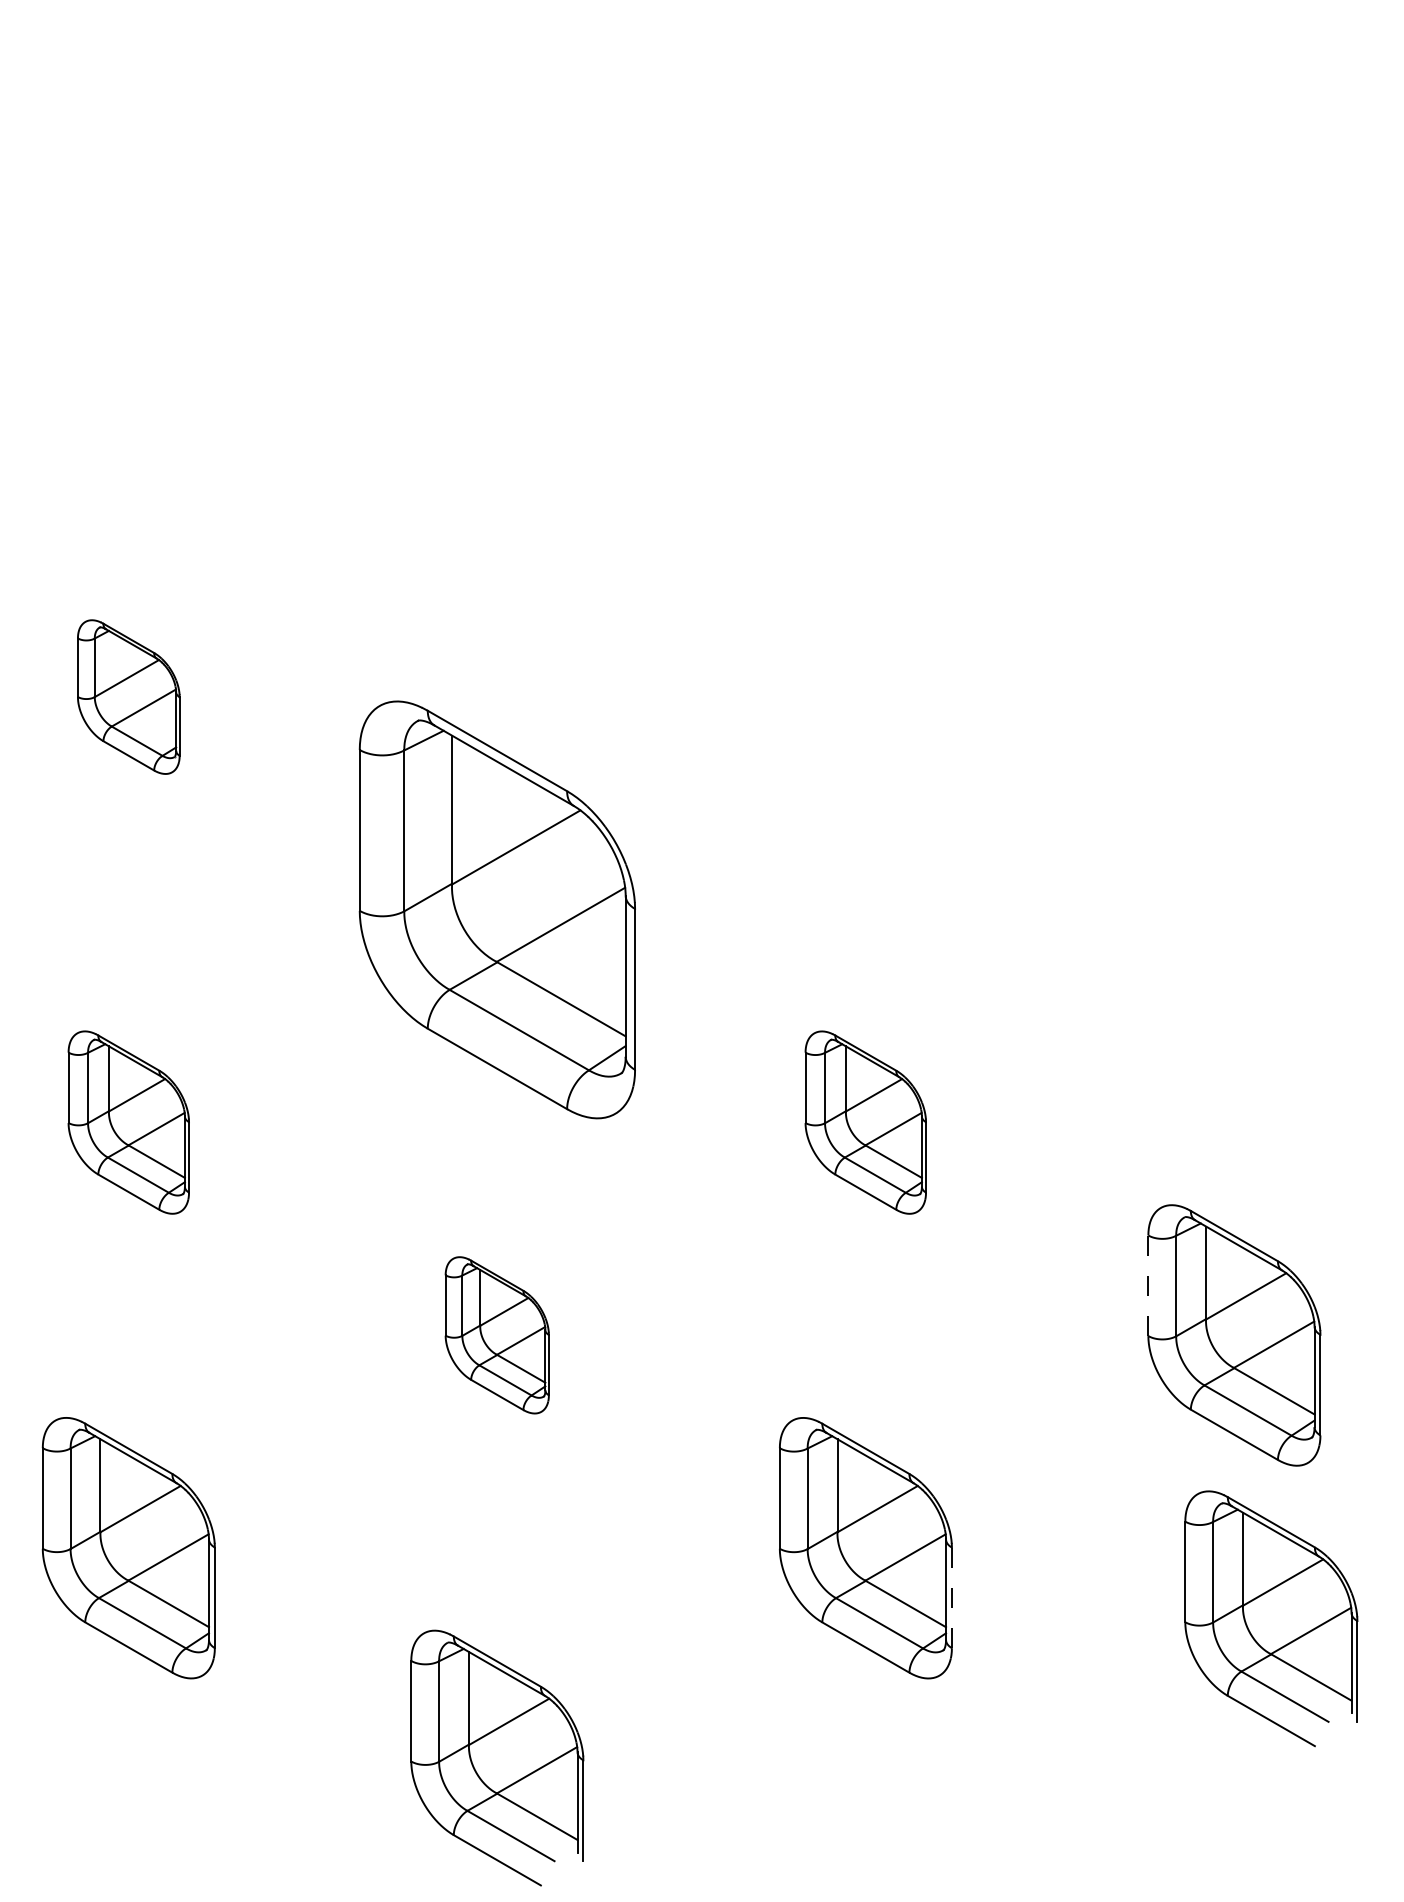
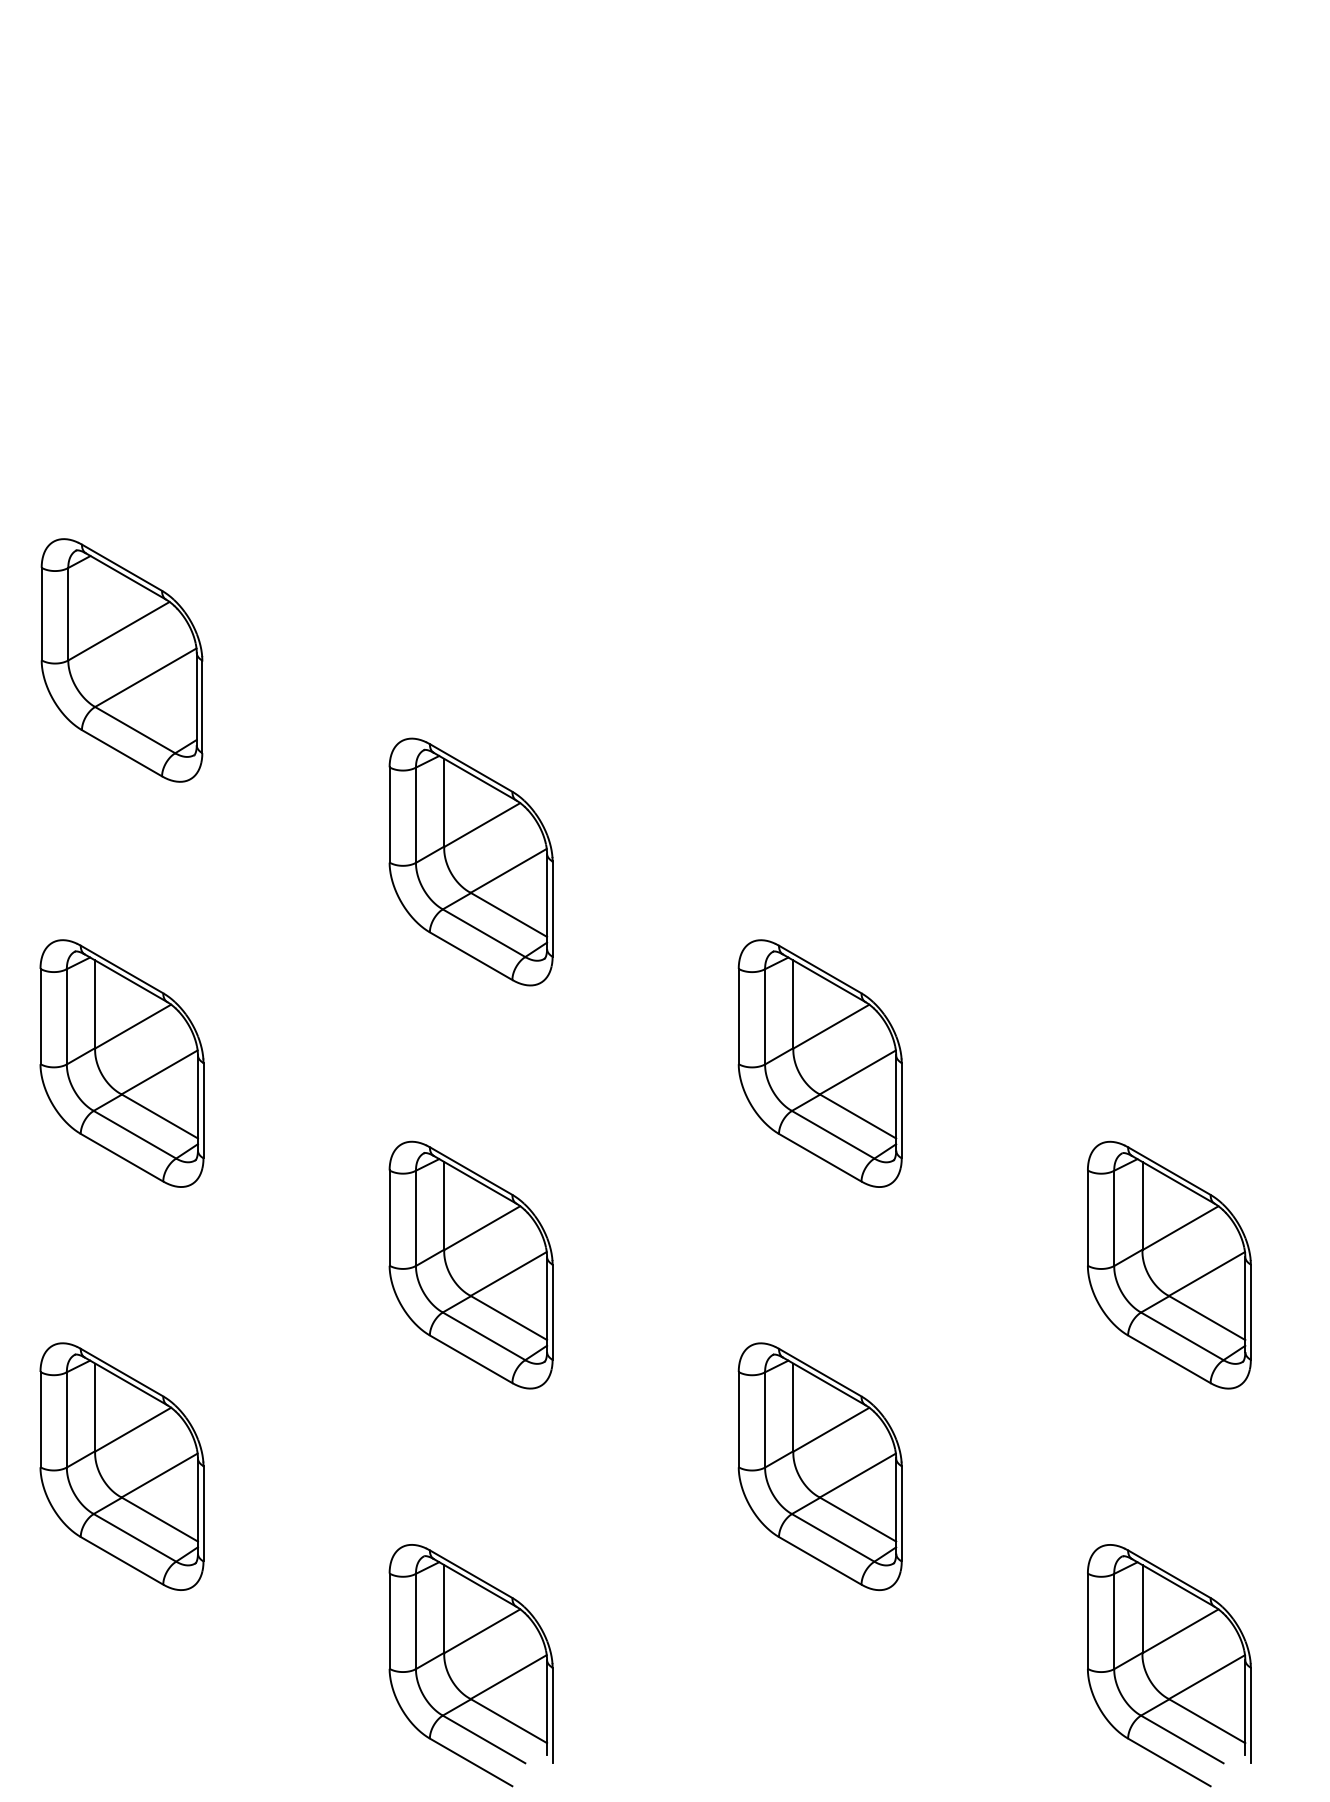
part: (128, 697) -> (121, 660), size x1.67
part: (496, 909) -> (470, 861), size x0.62
part: (128, 1122) -> (121, 1063), size x1.43
part: (865, 1122) -> (819, 1063), size x1.43
line: (1147, 1286) -> (1087, 1218), dashed -> solid
part: (496, 1334) -> (470, 1264), size x1.67
line: (951, 1597) -> (901, 1513), dashed -> solid
part: (1271, 1618) -> (1169, 1665), moved

